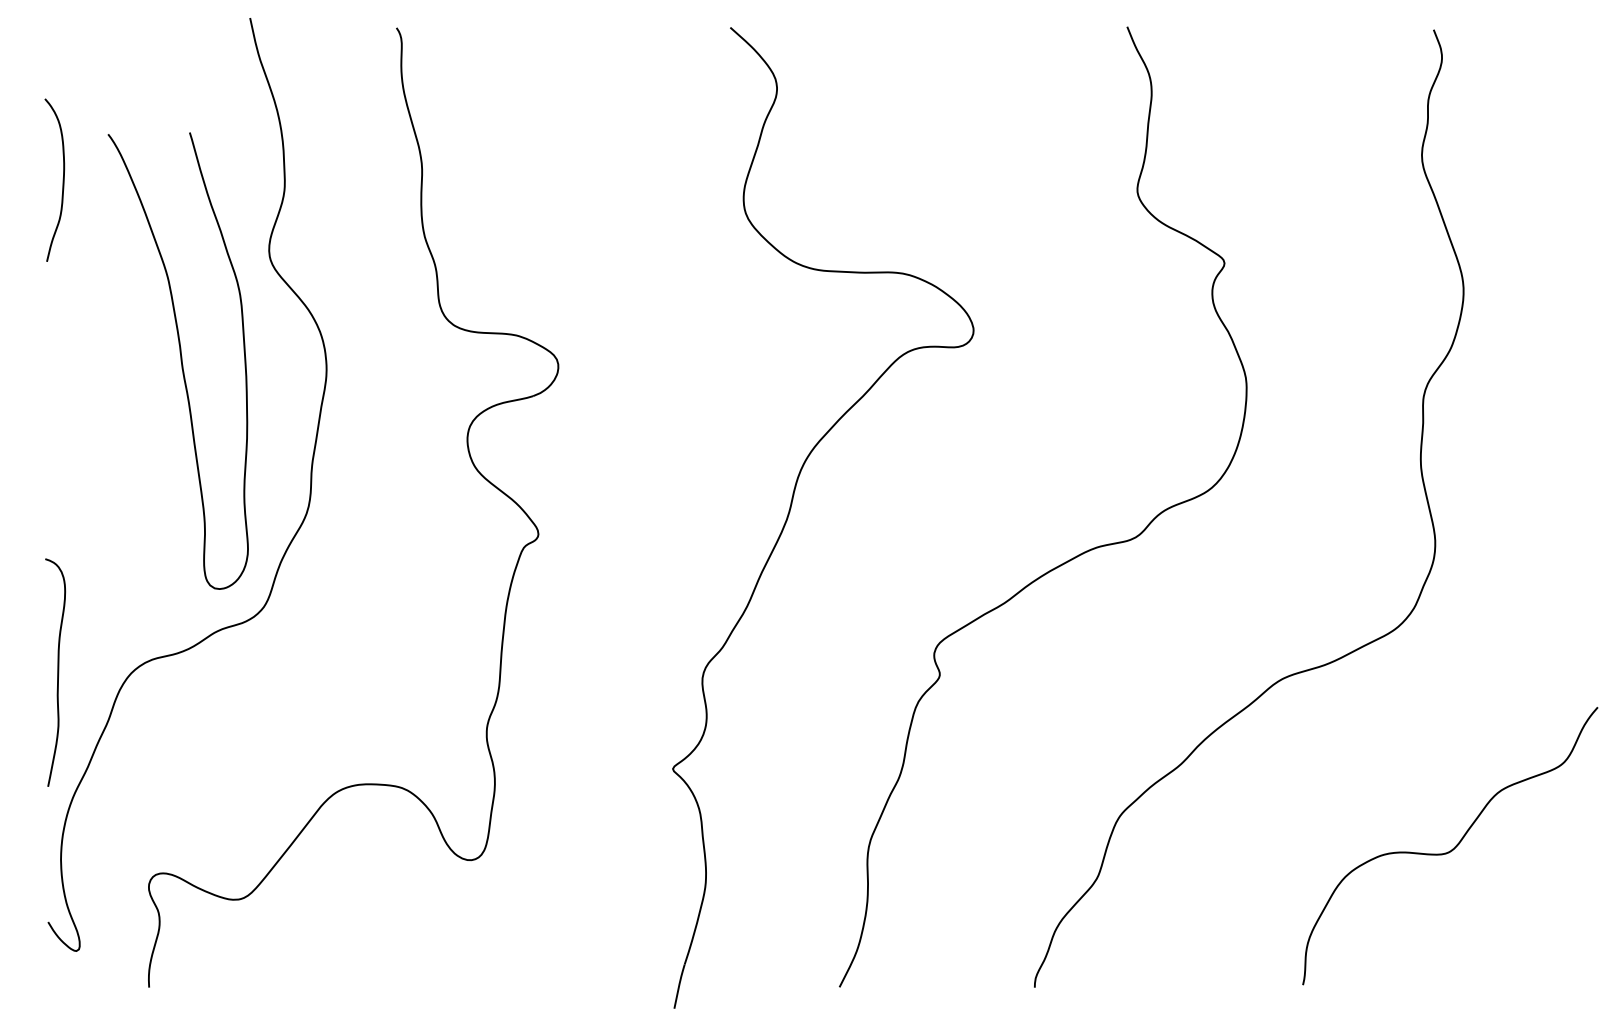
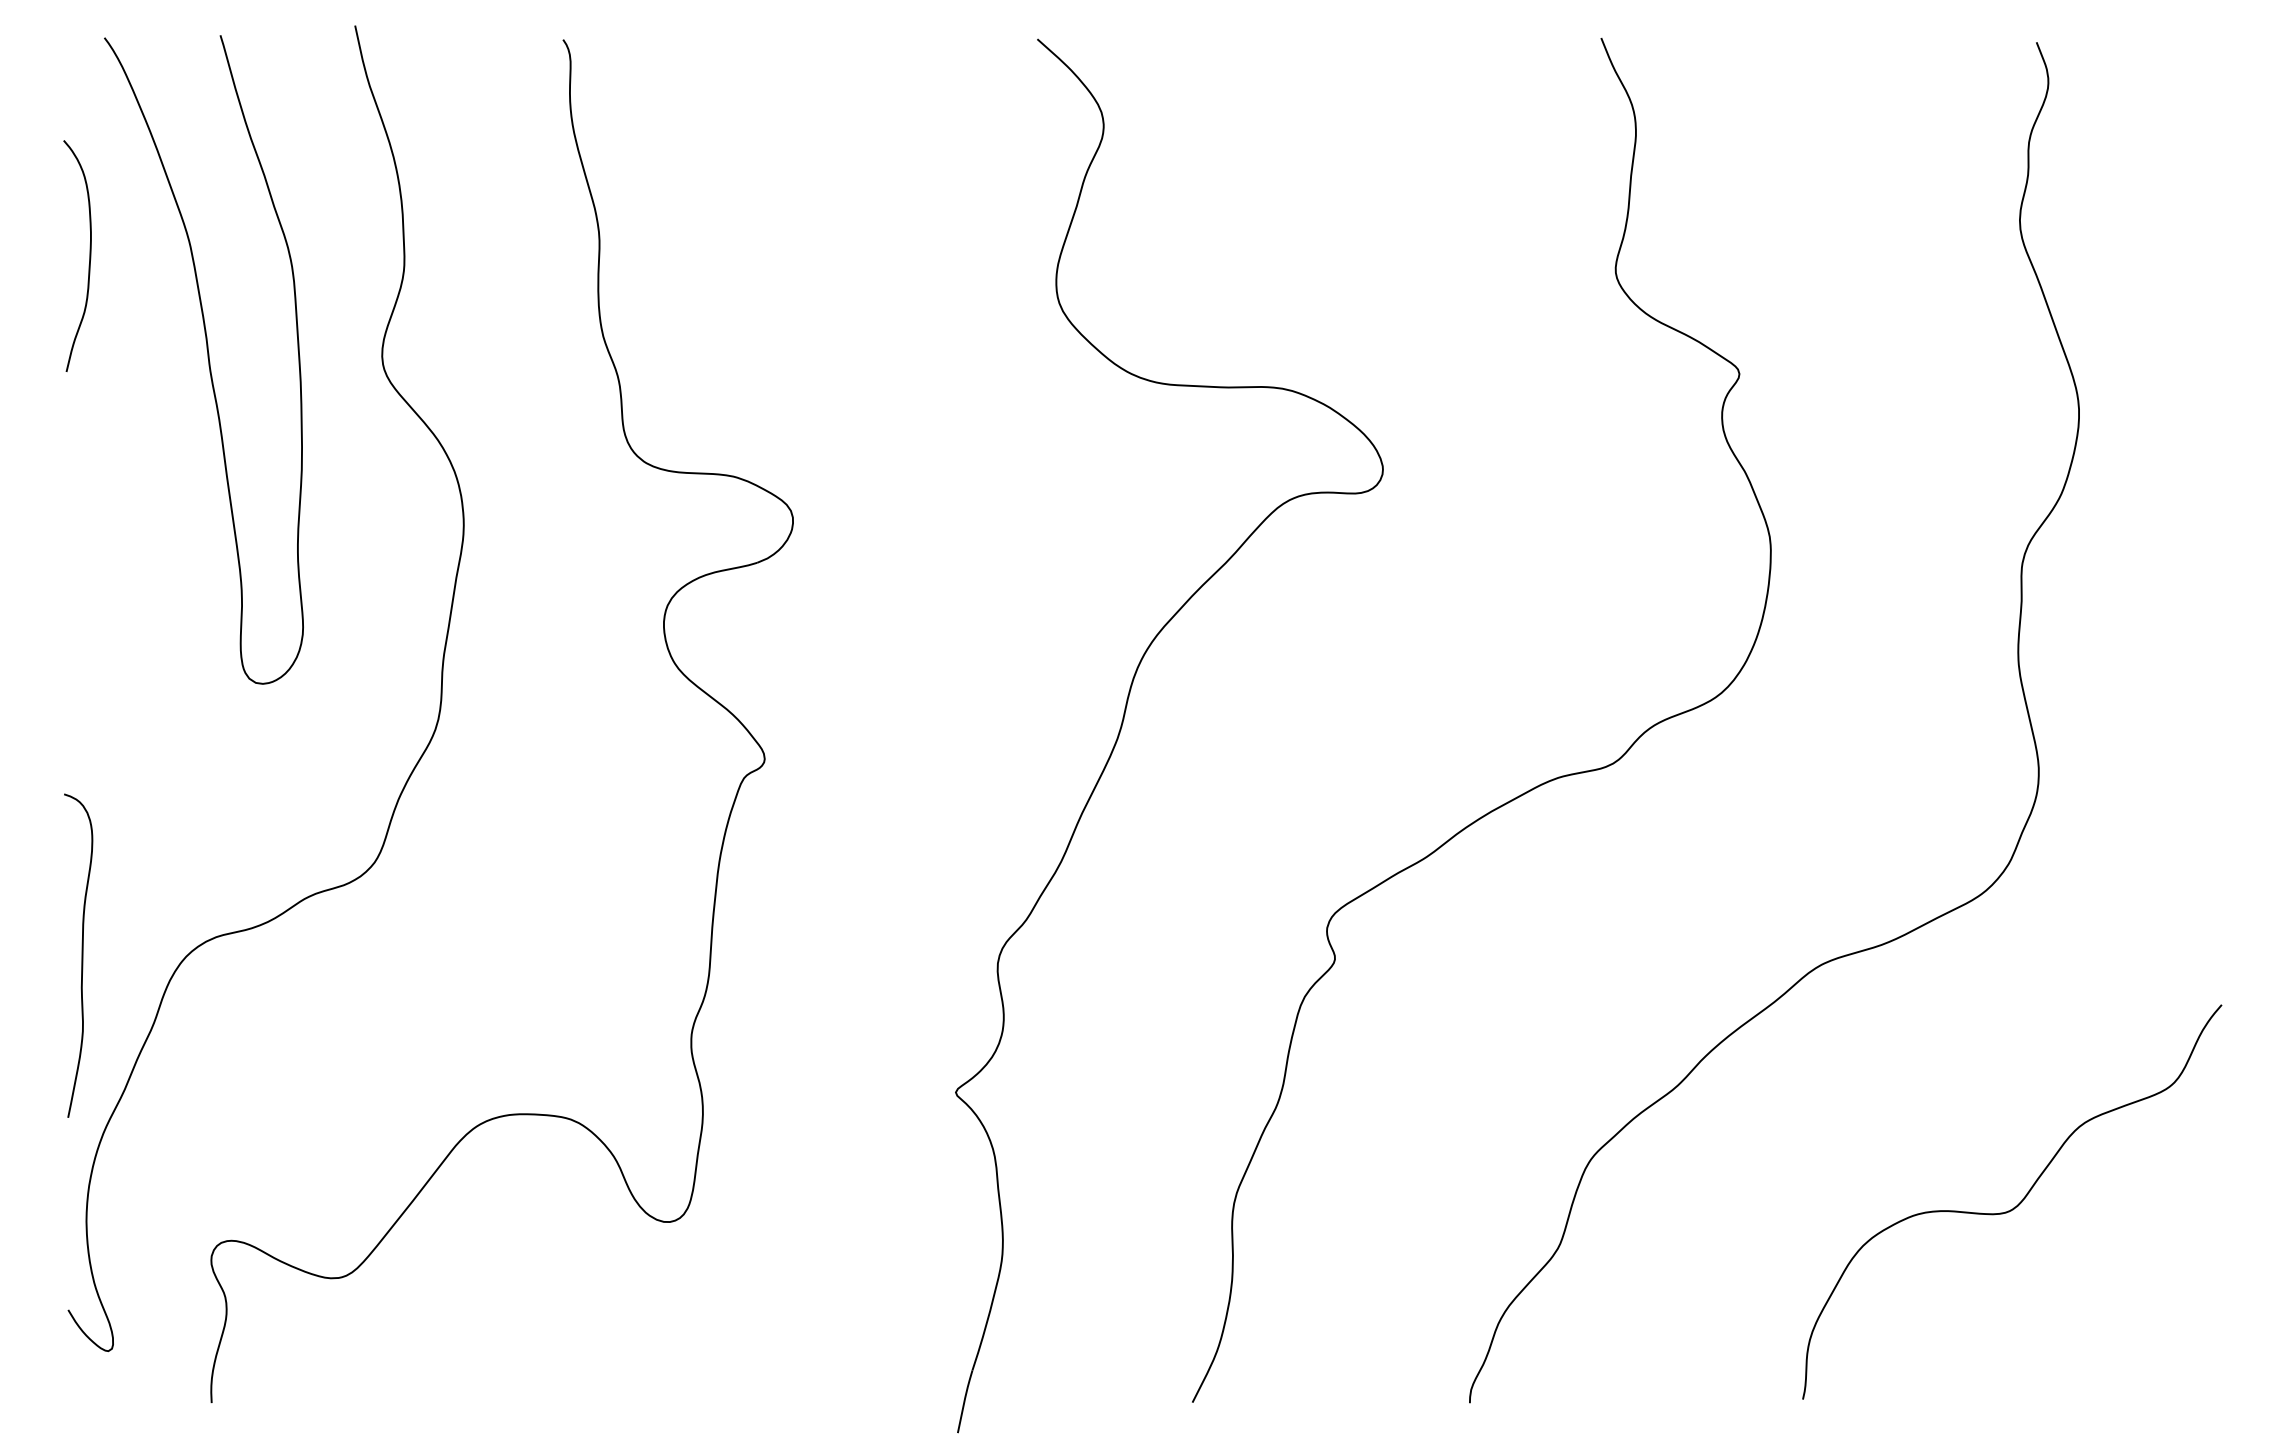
curve: (180, 360) -> (207, 358), moved
curve: (1453, 848) -> (2016, 1205), moved

